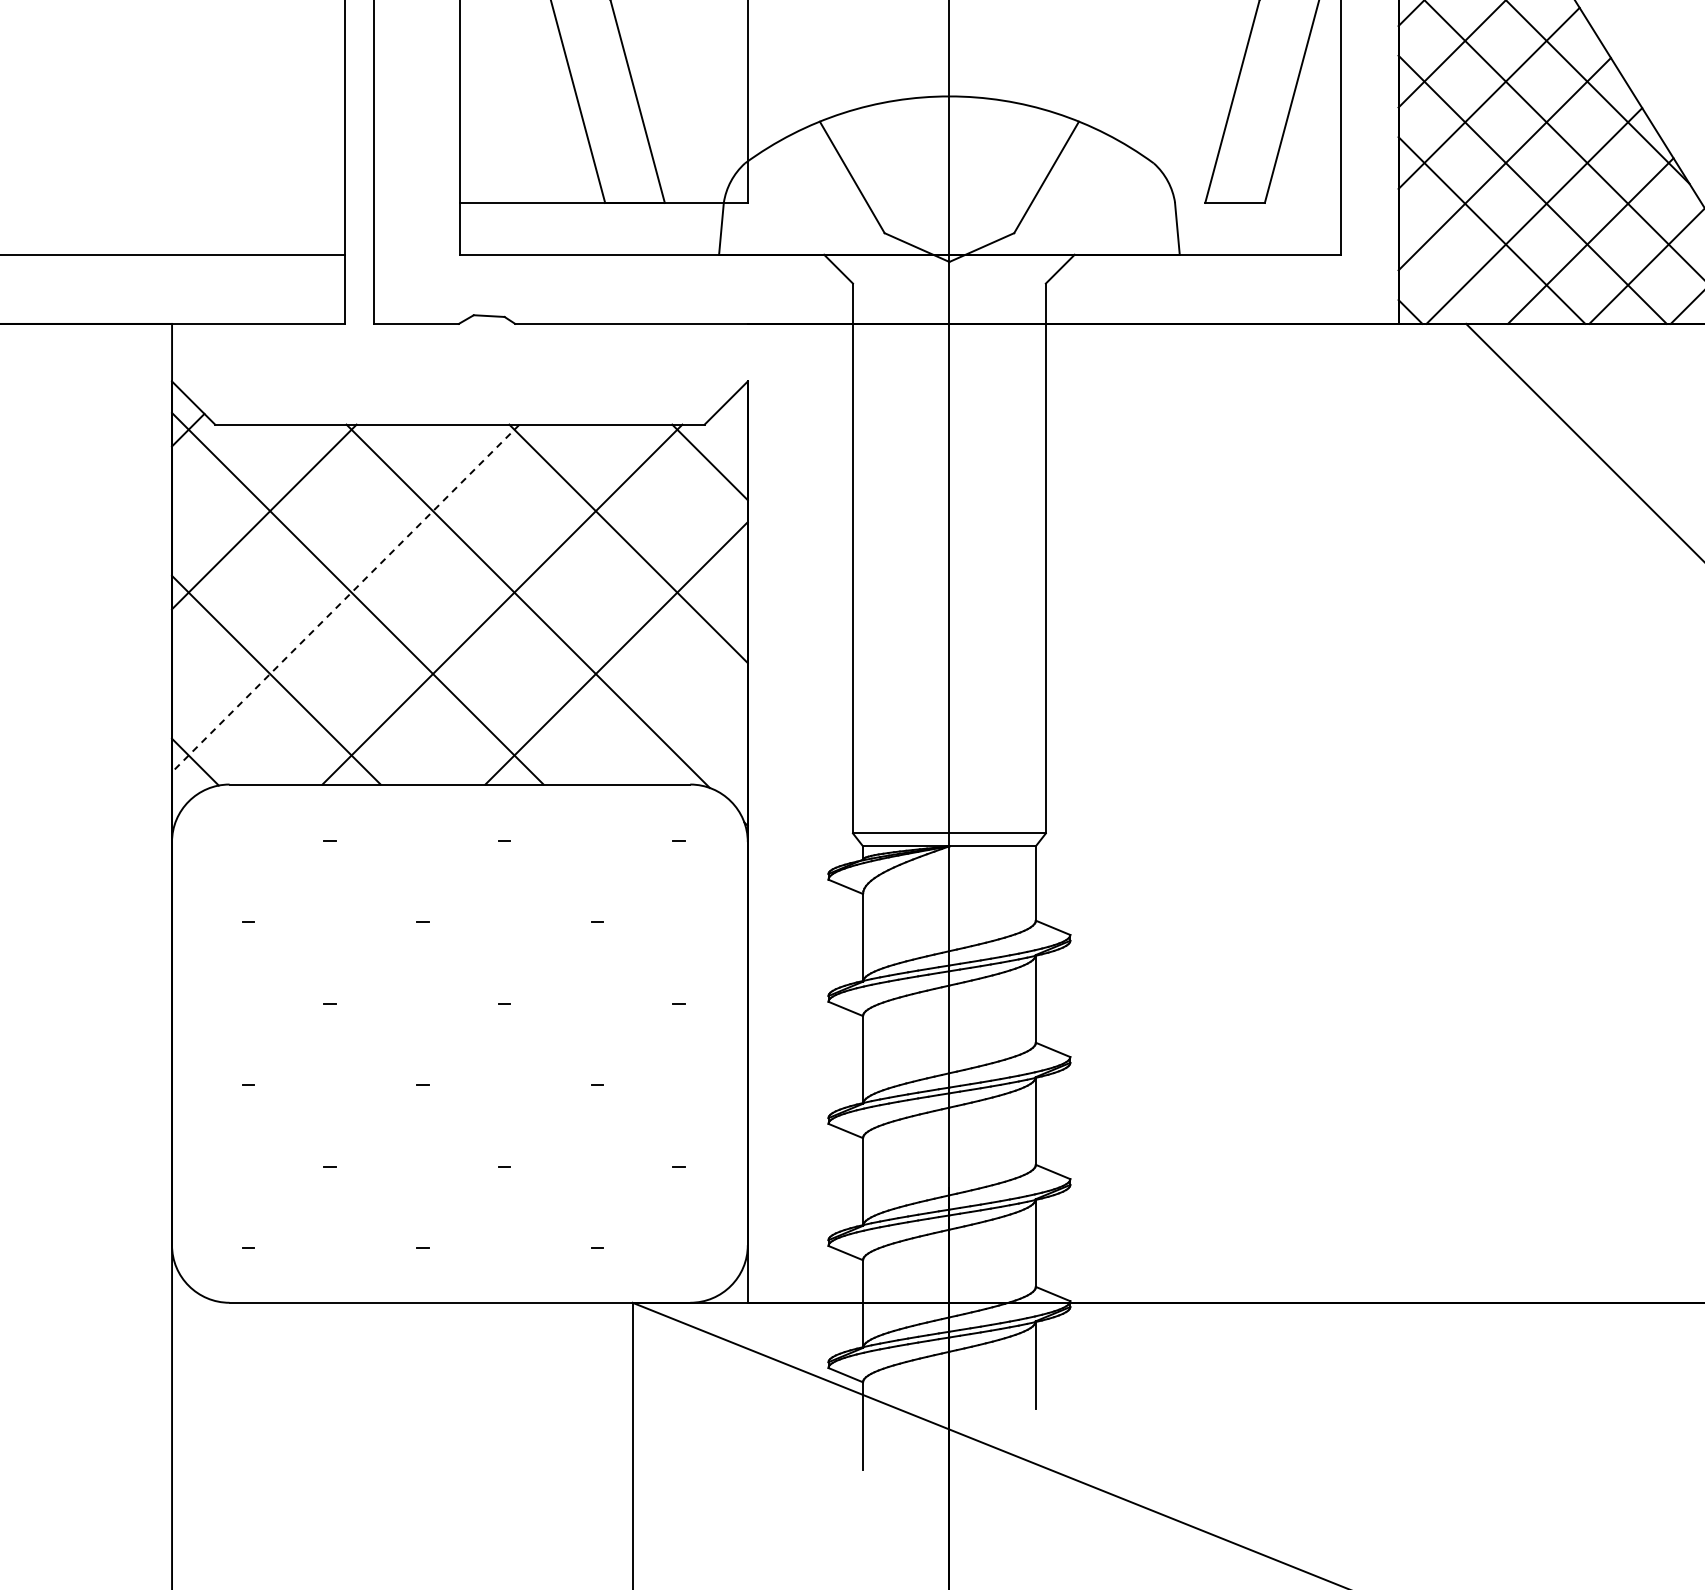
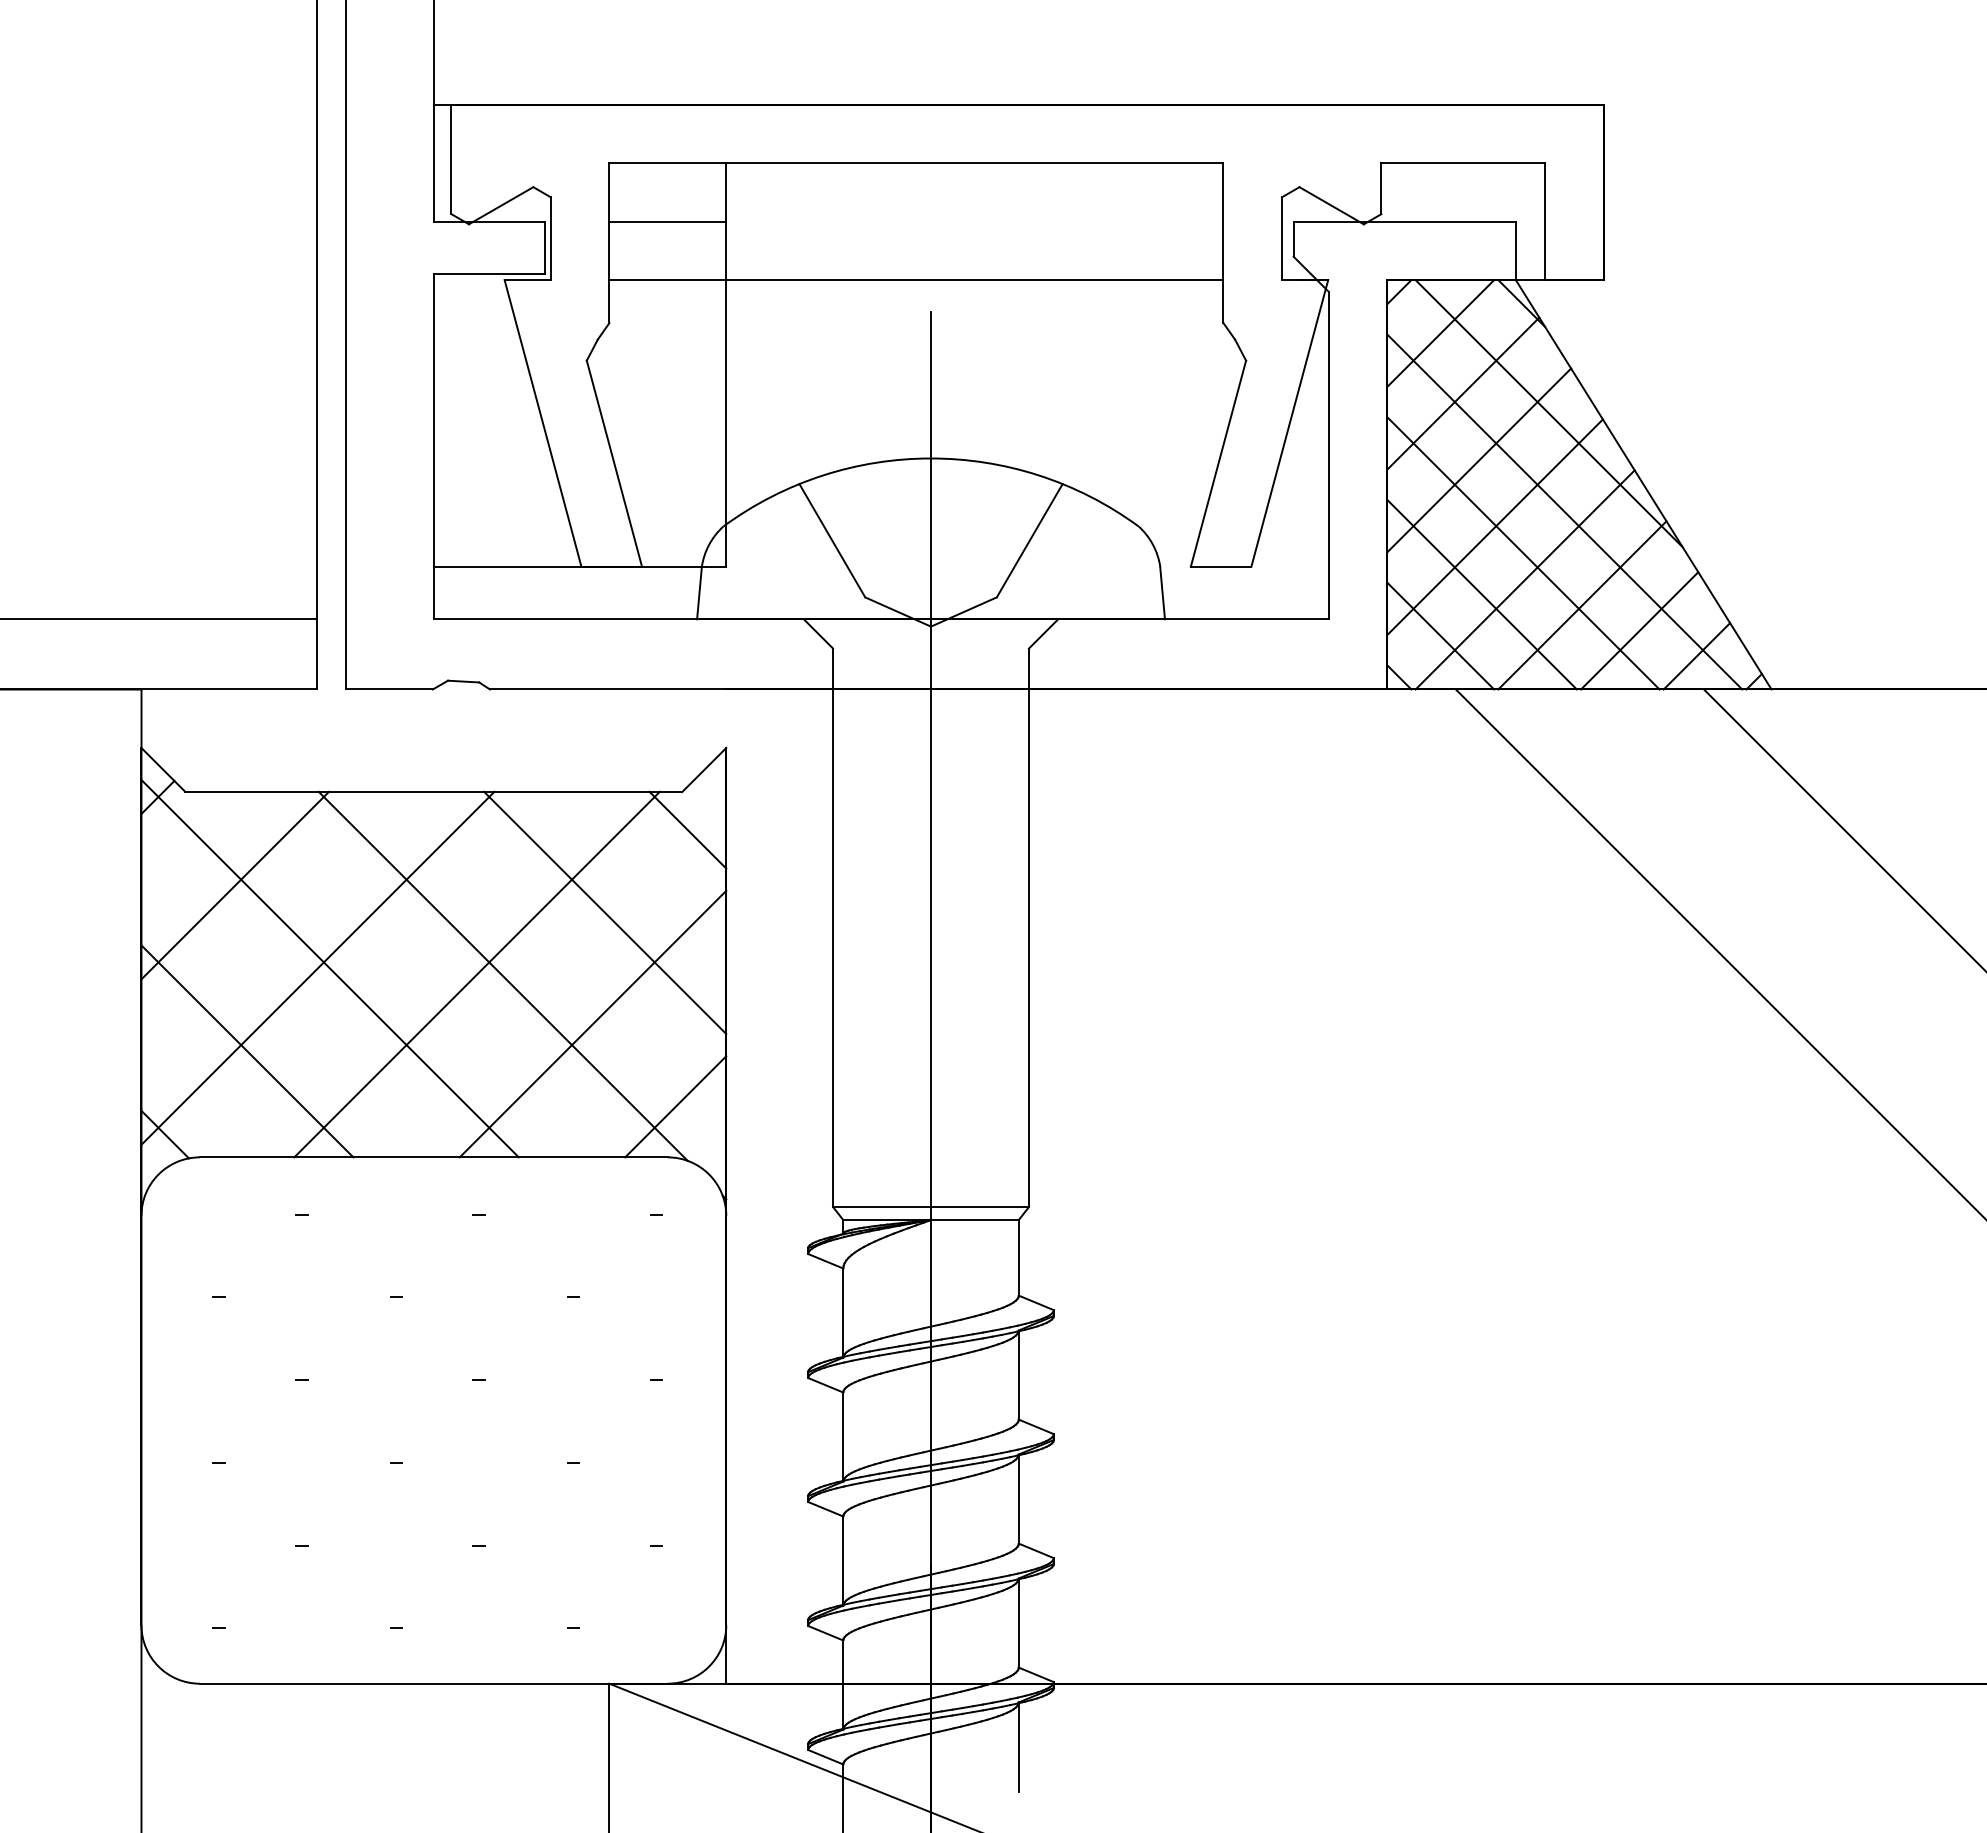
line: (1451, 270) -> (1440, 635), added
line: (345, 598) -> (317, 968), dashed -> solid
line: (697, 734) -> (675, 1106), added

